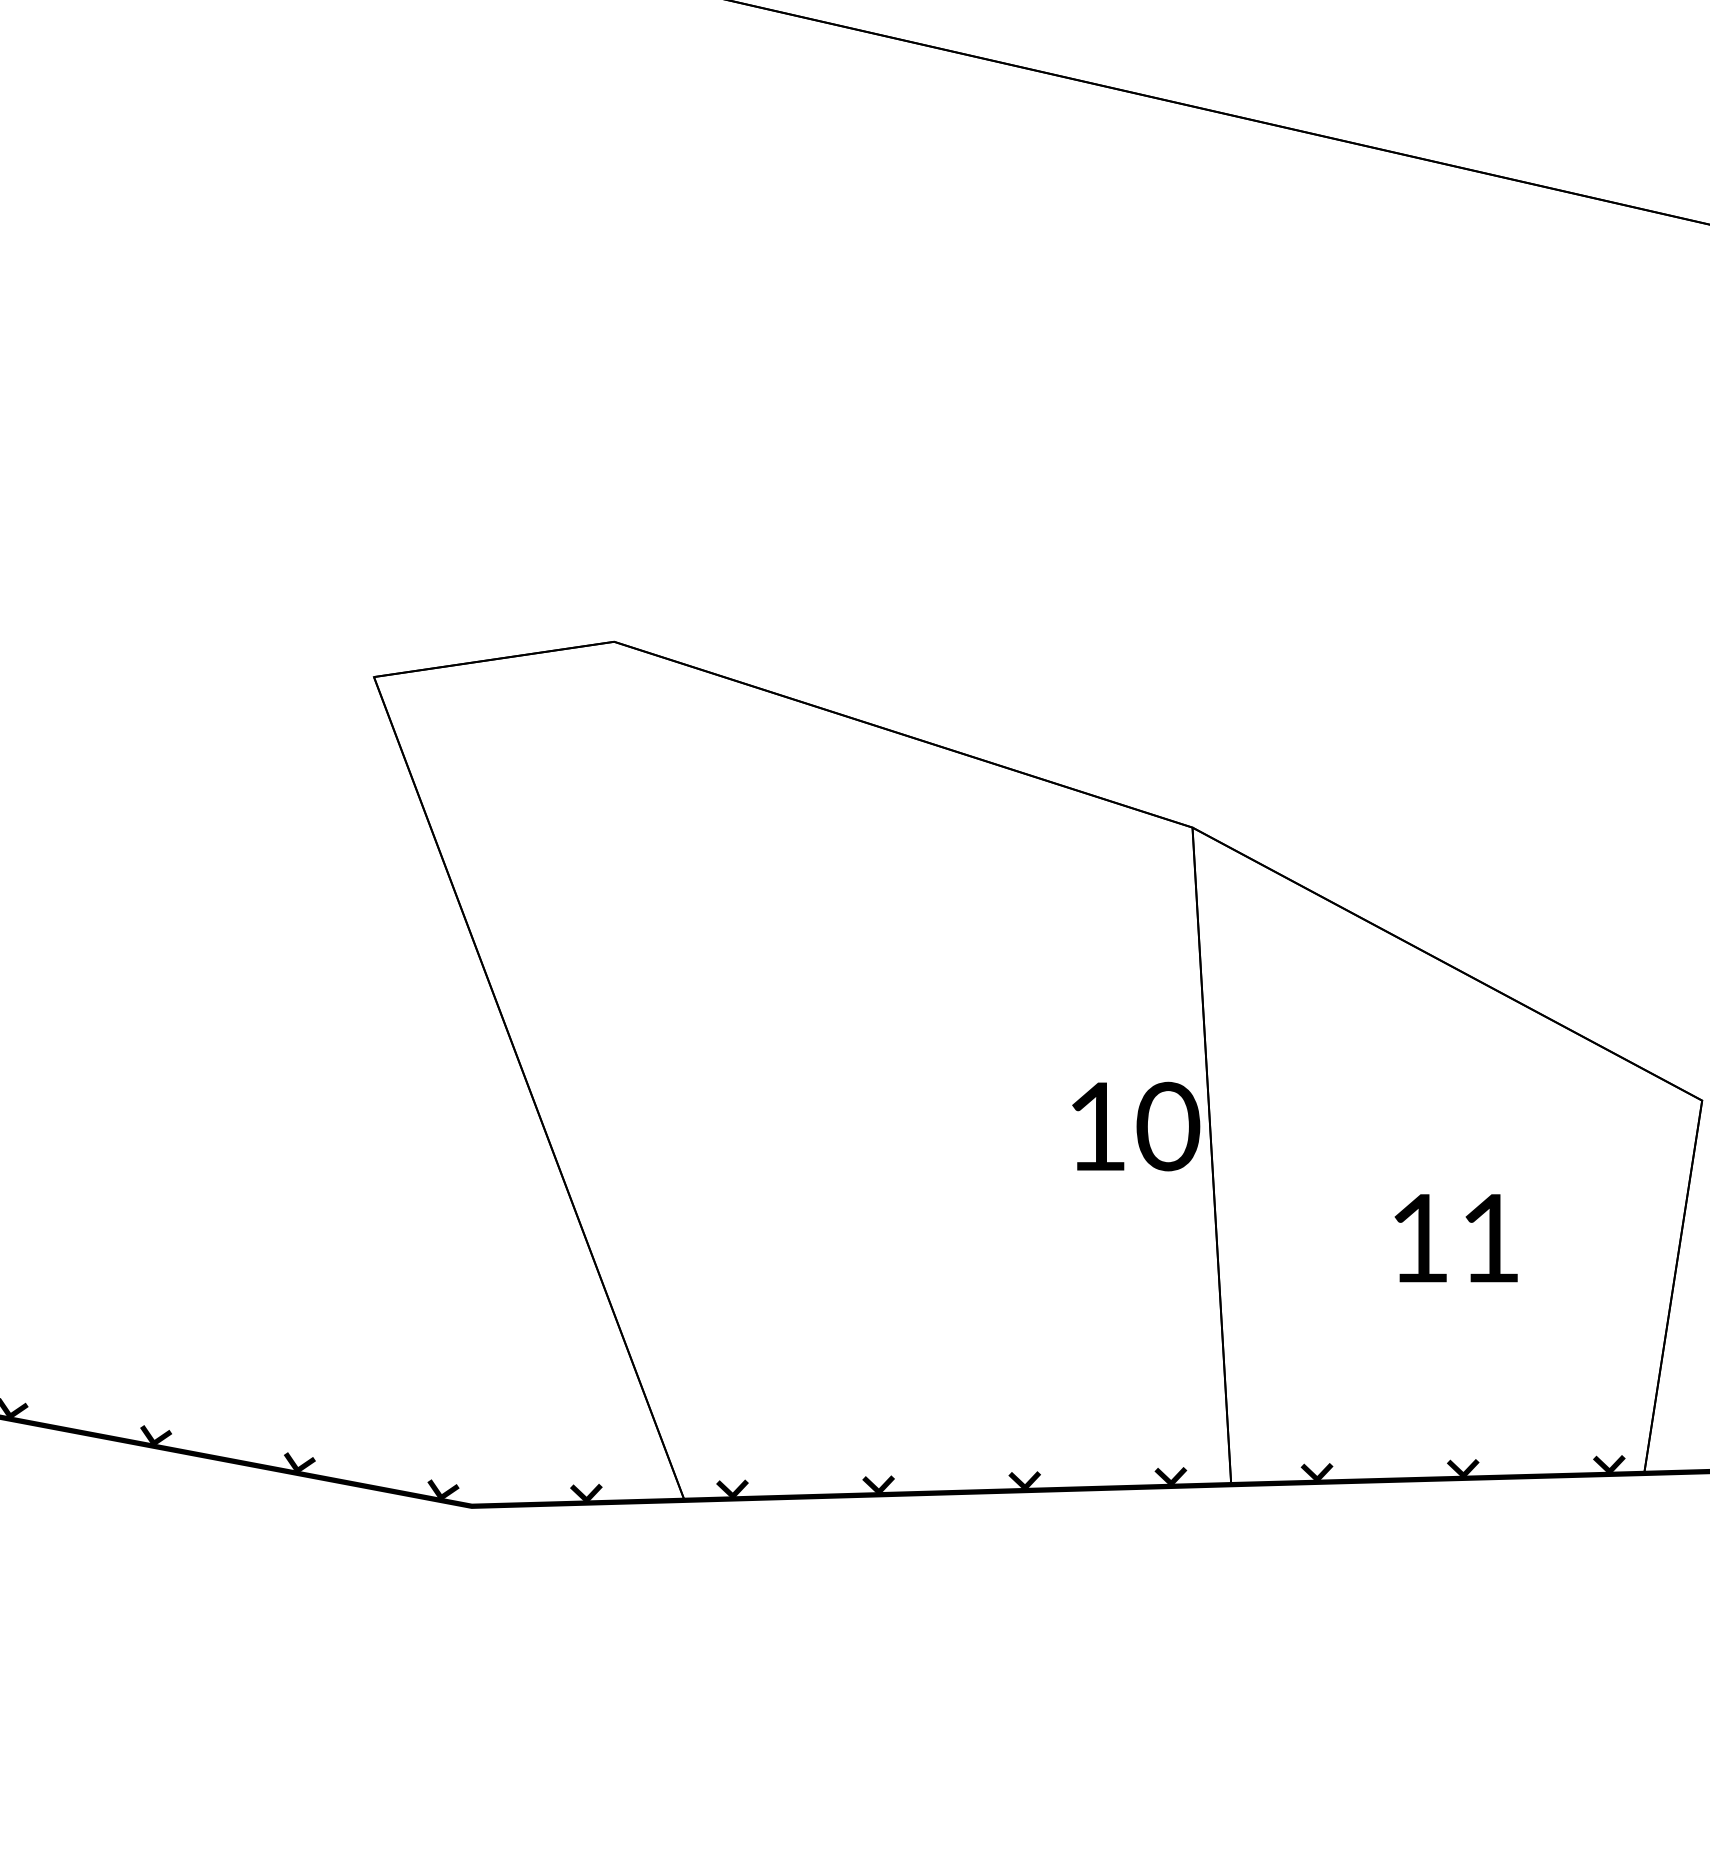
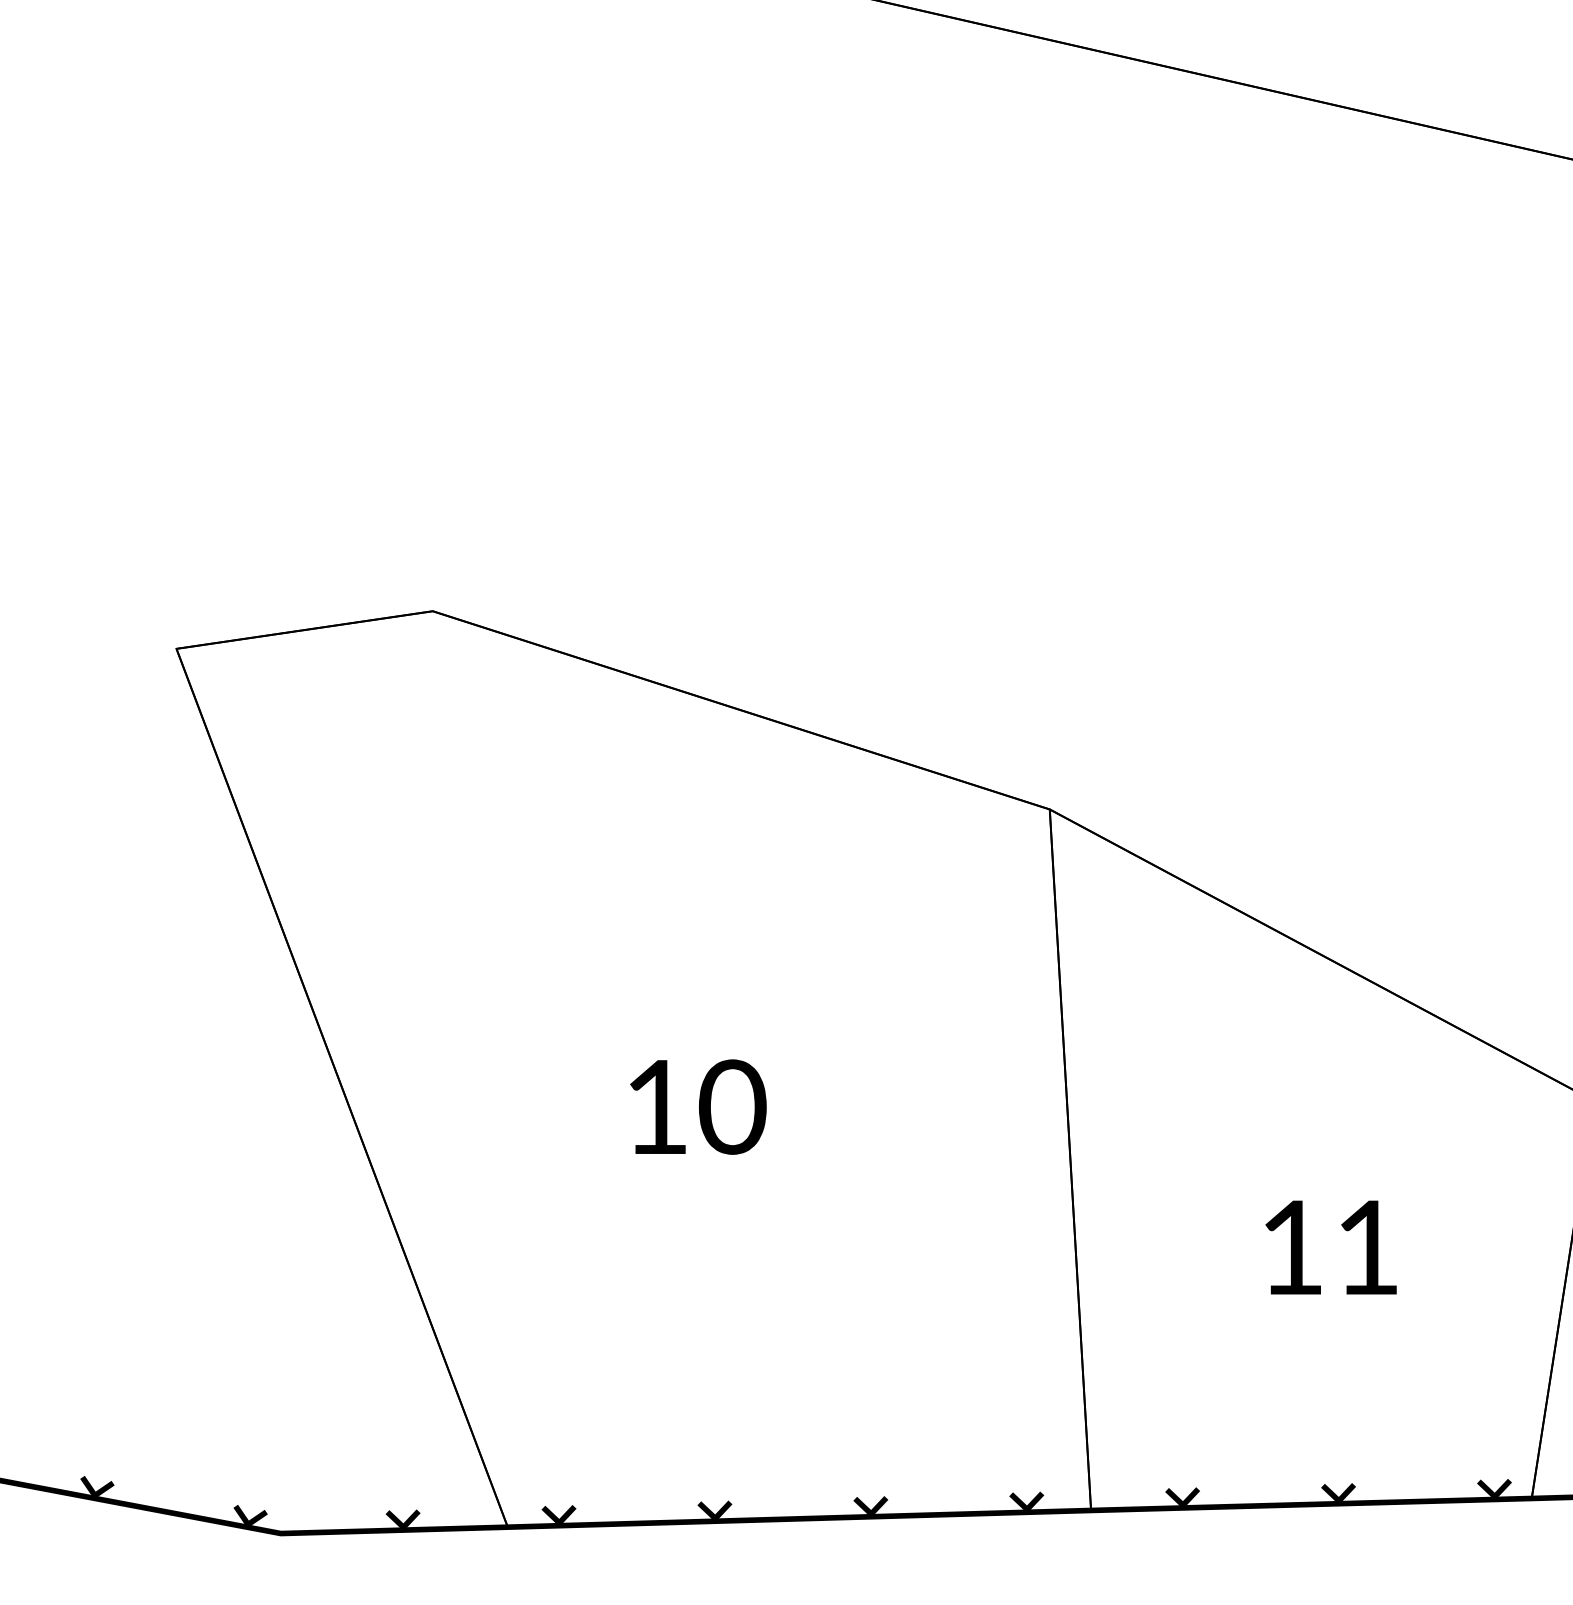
text: (1136, 1126) -> (698, 1107), moved

